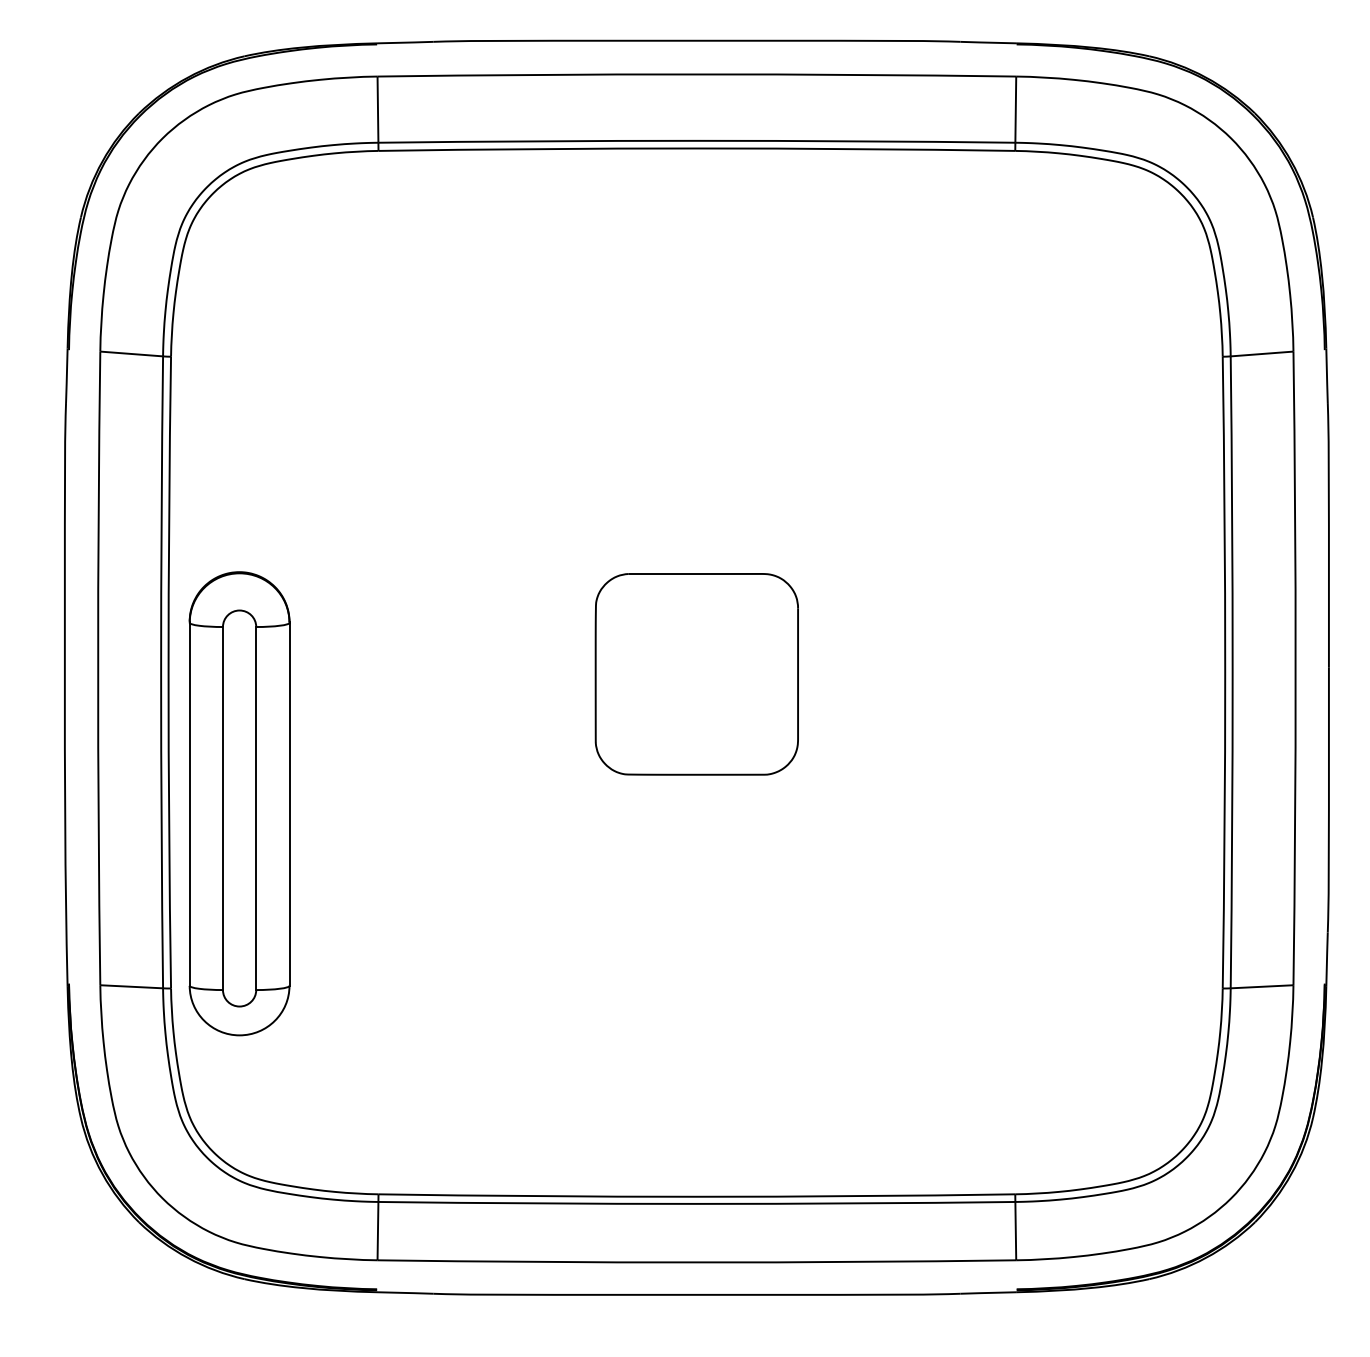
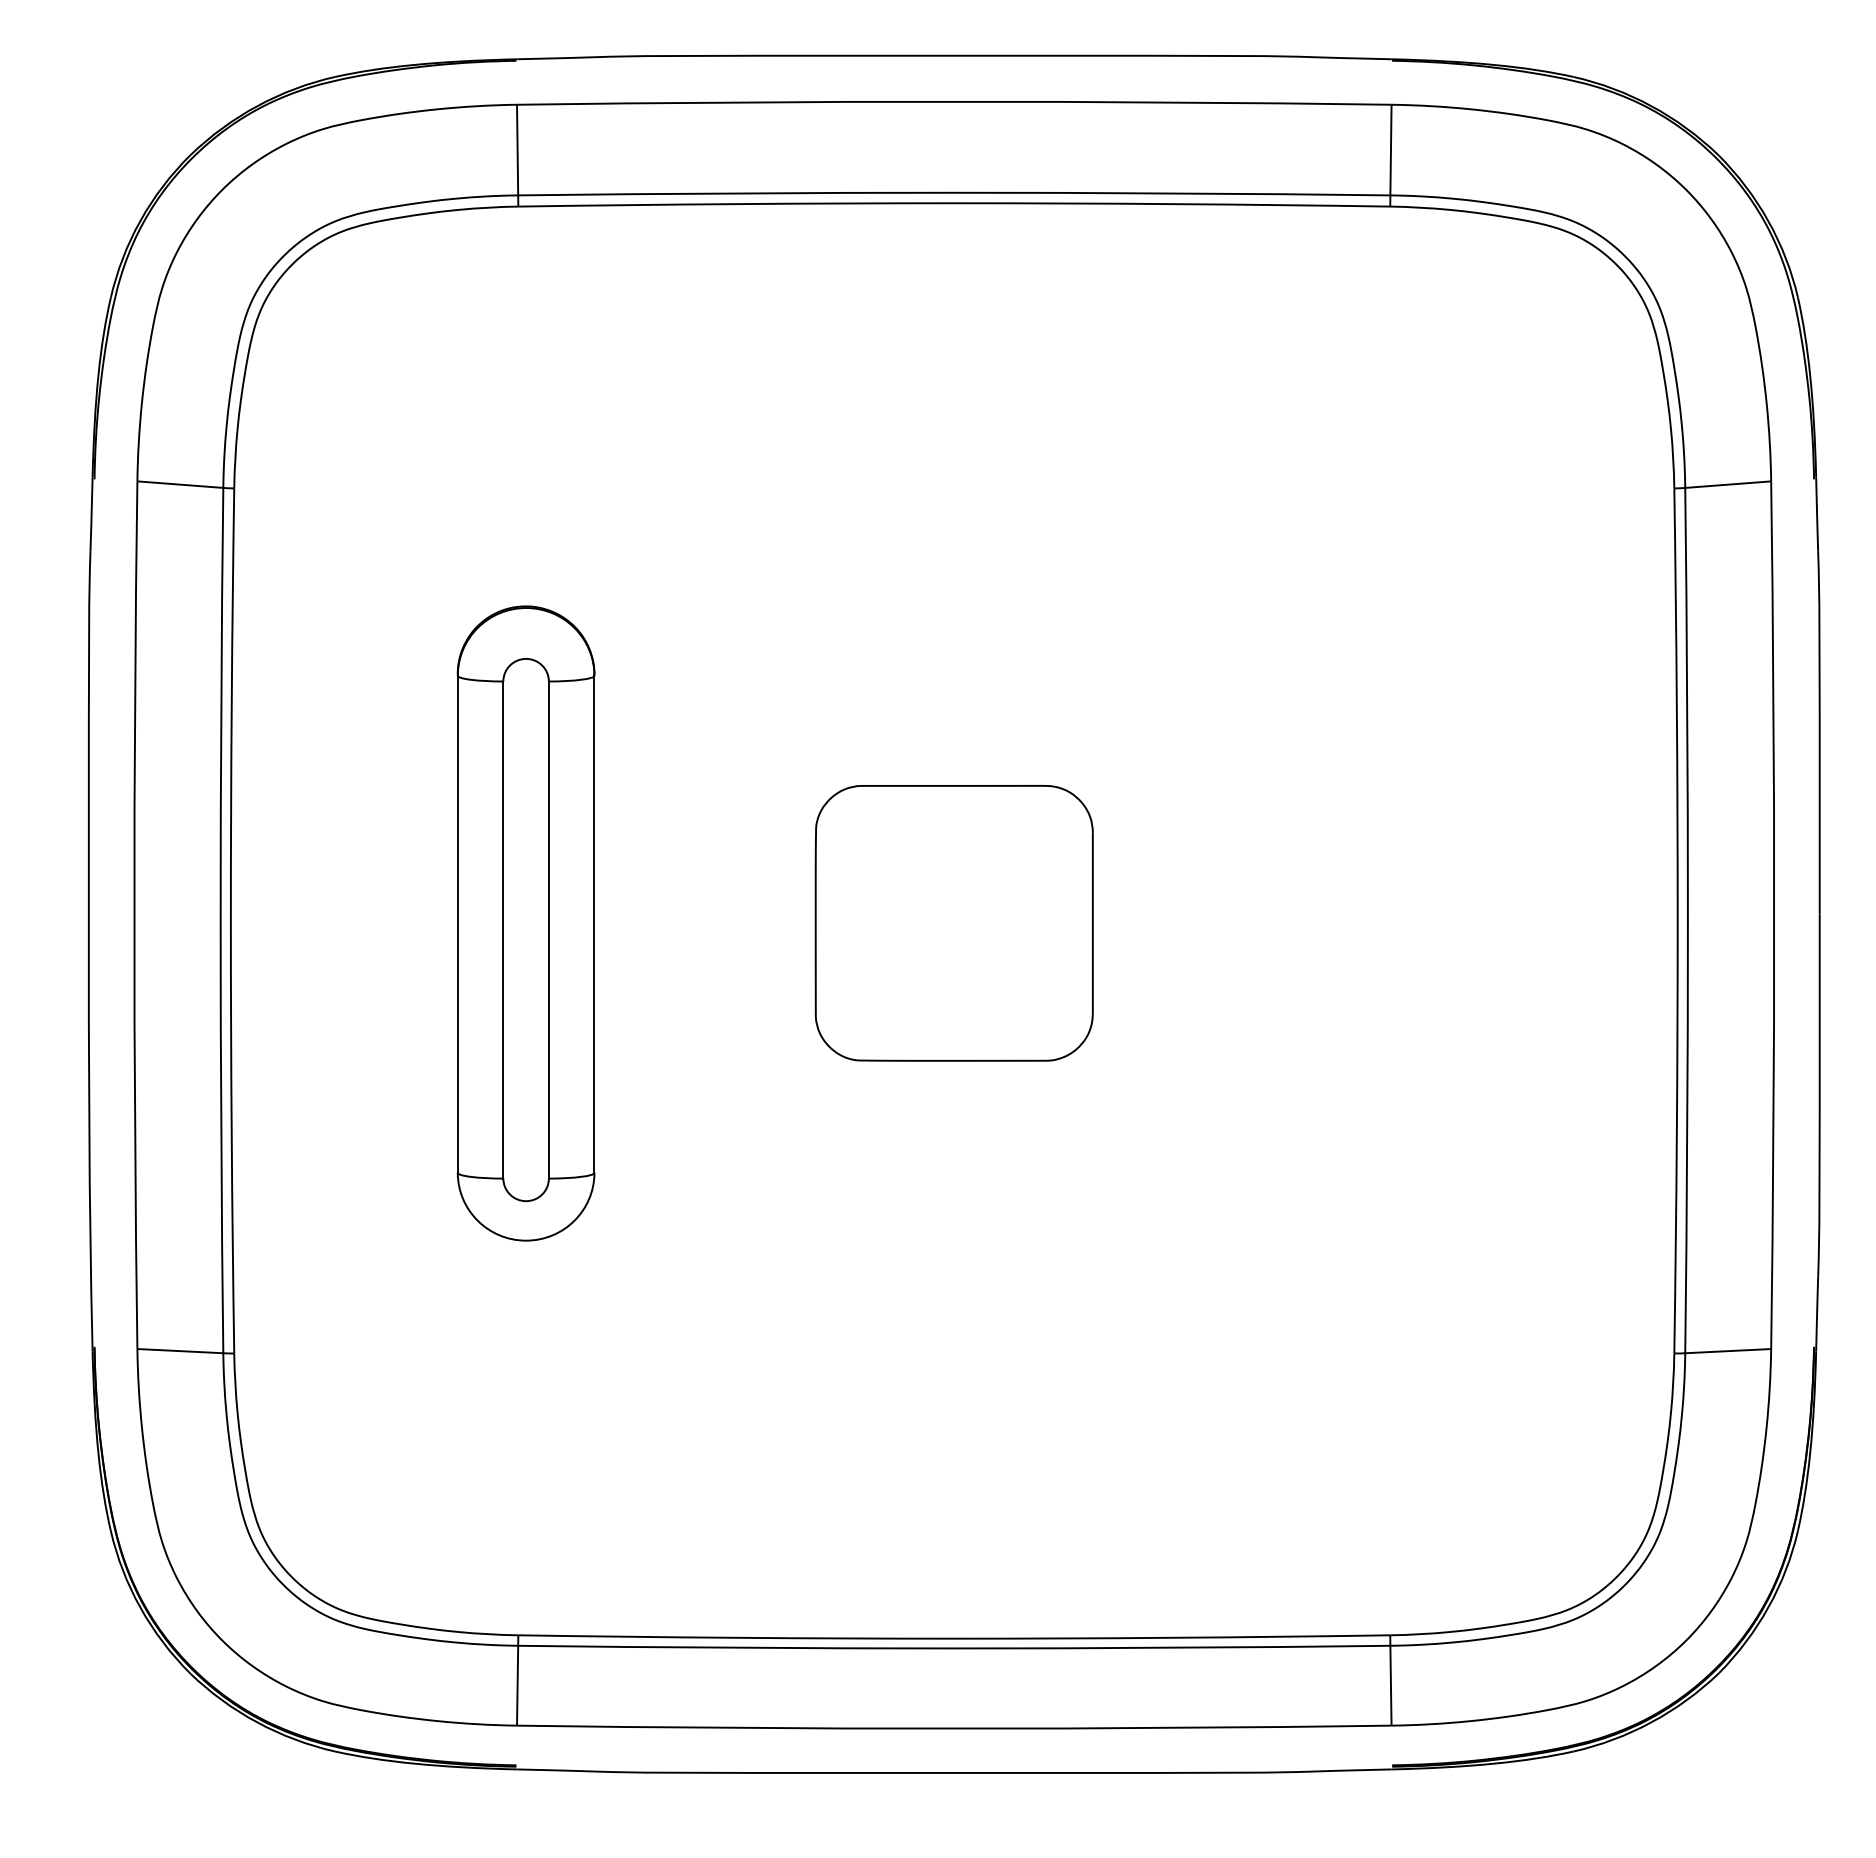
part: (239, 803) -> (525, 923), moved

